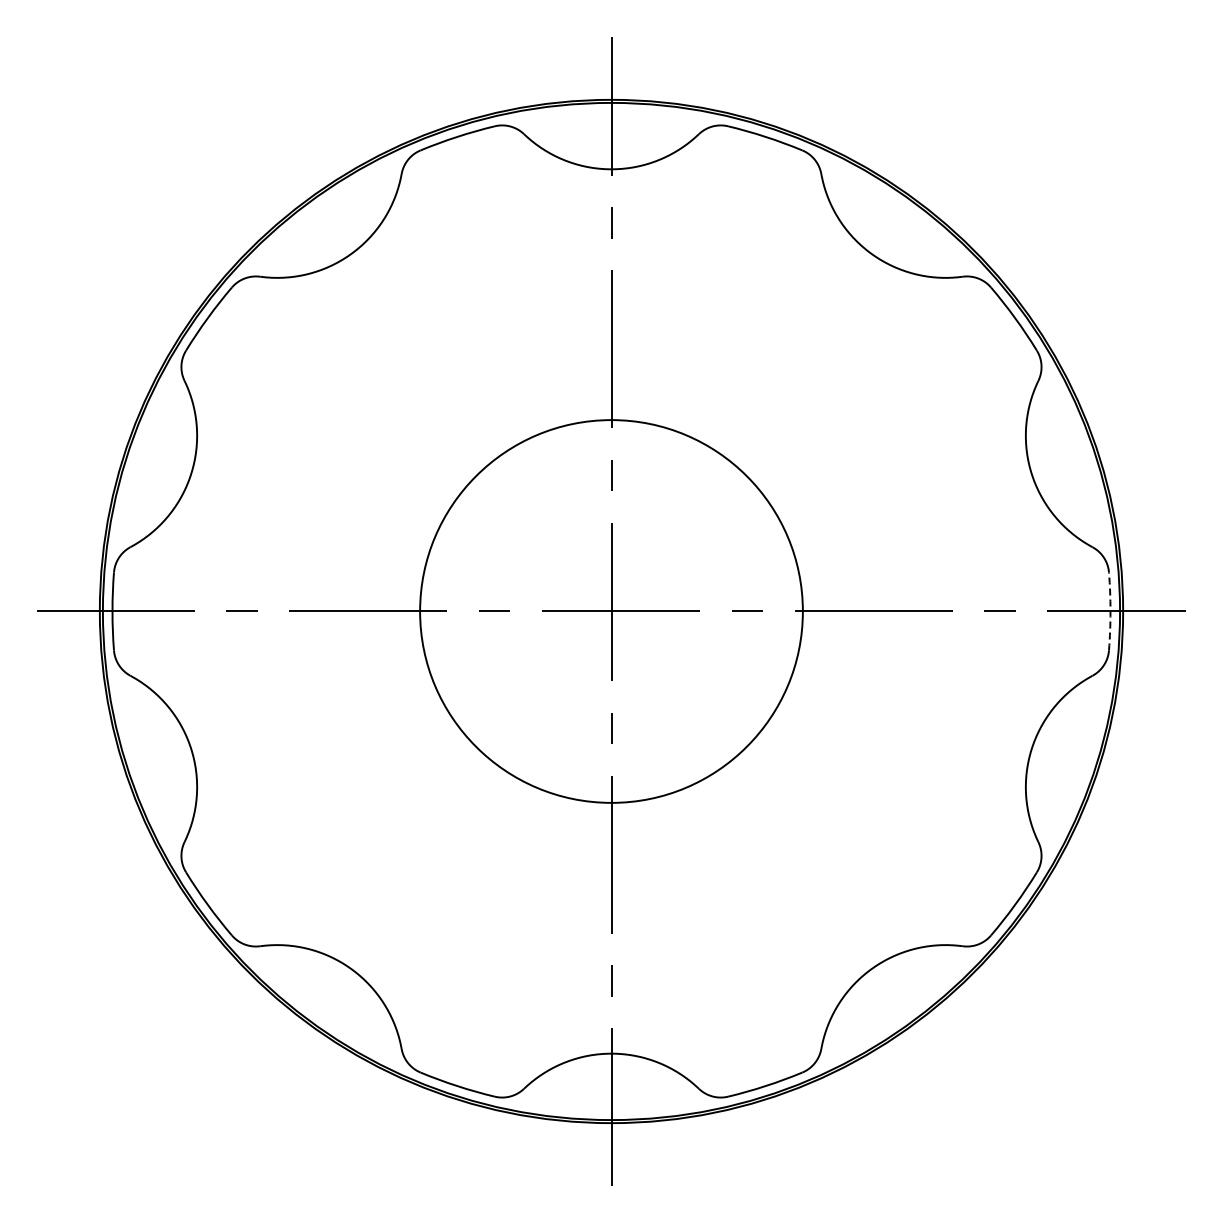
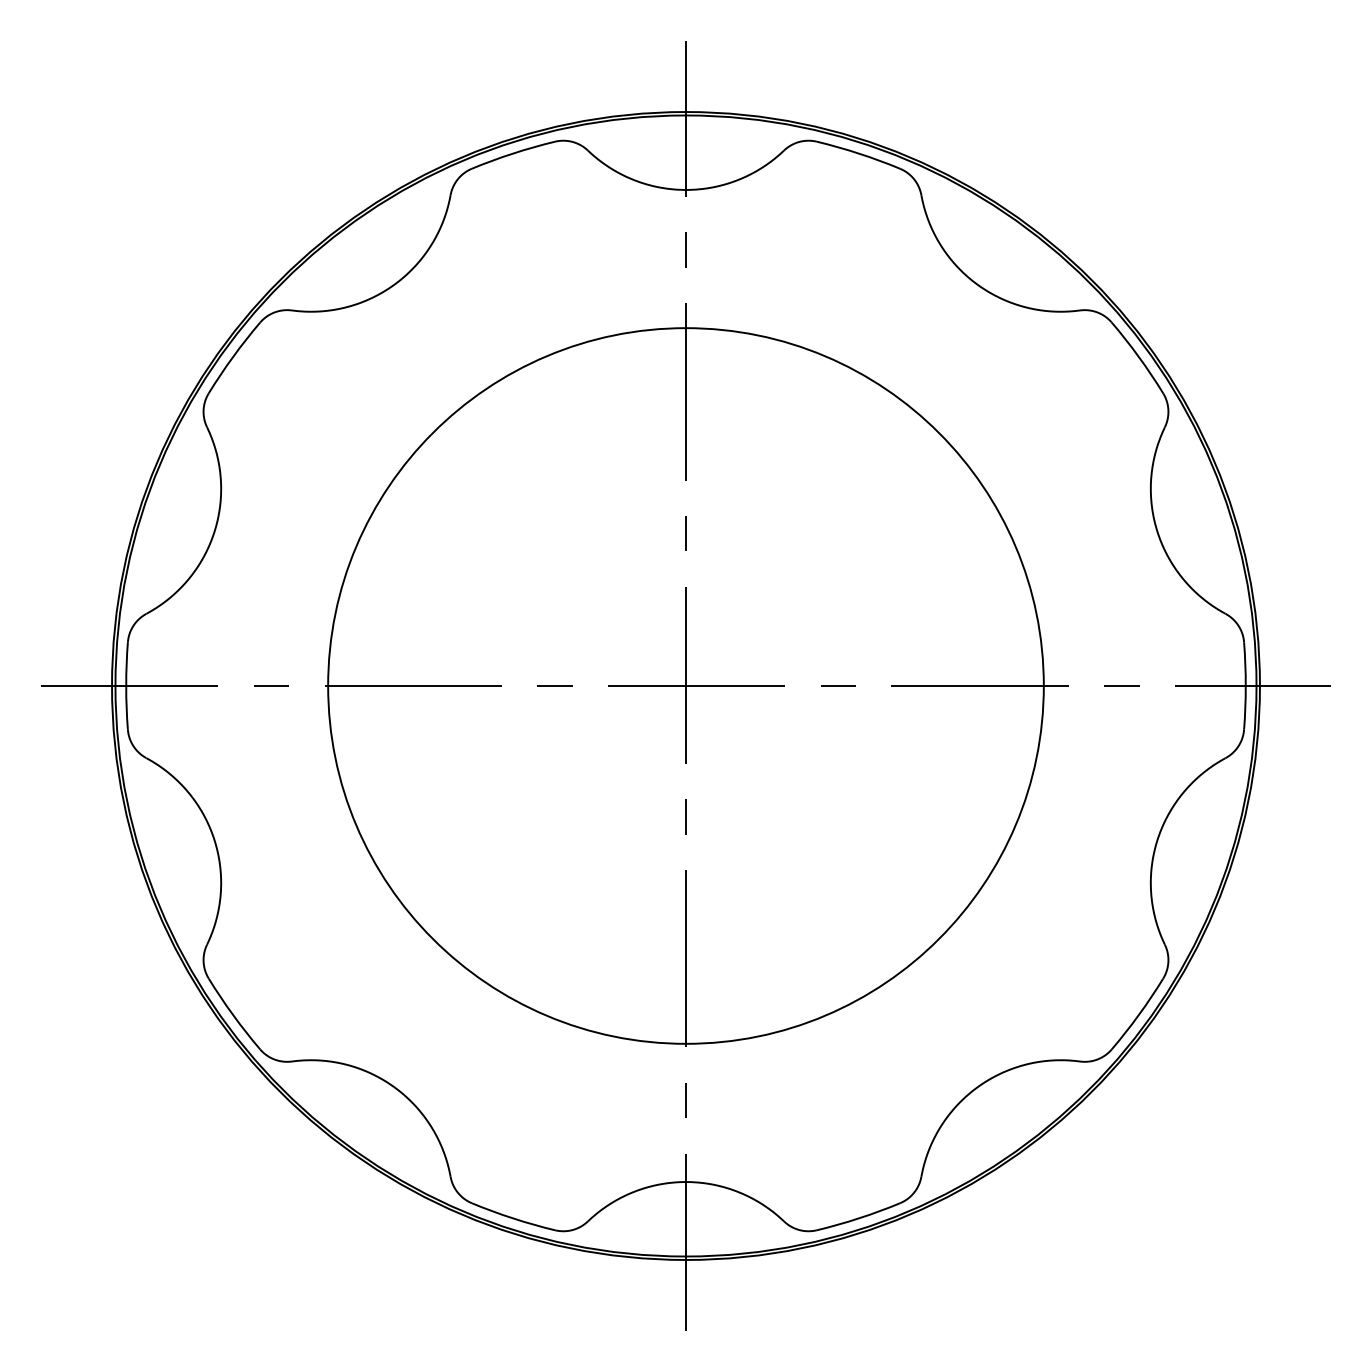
circle: (611, 611) -> (686, 686), size x1.67
arc: (1110, 611) -> (1245, 686), dashed -> solid

